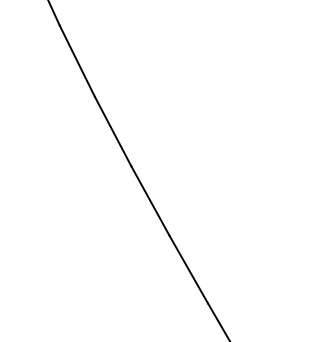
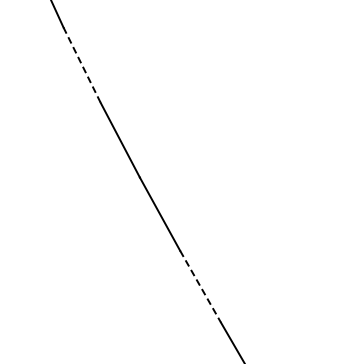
line: (77, 61) -> (82, 65), solid -> dashed
line: (188, 270) -> (200, 287), solid -> dashed

